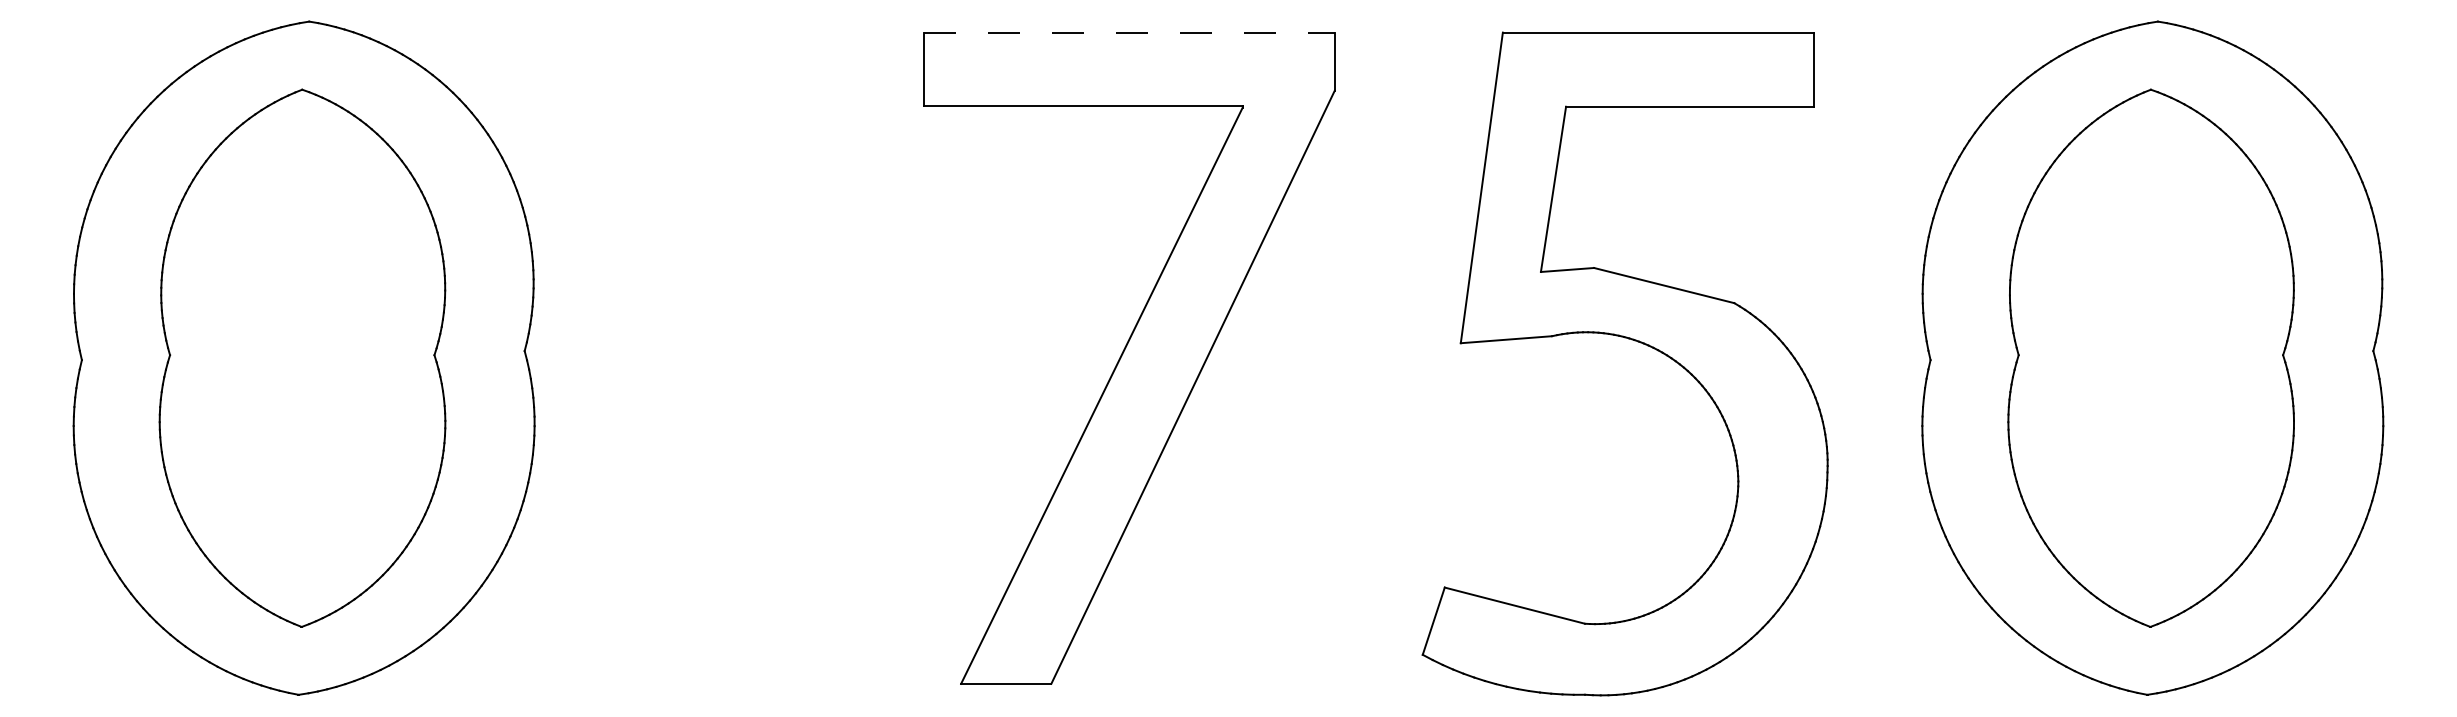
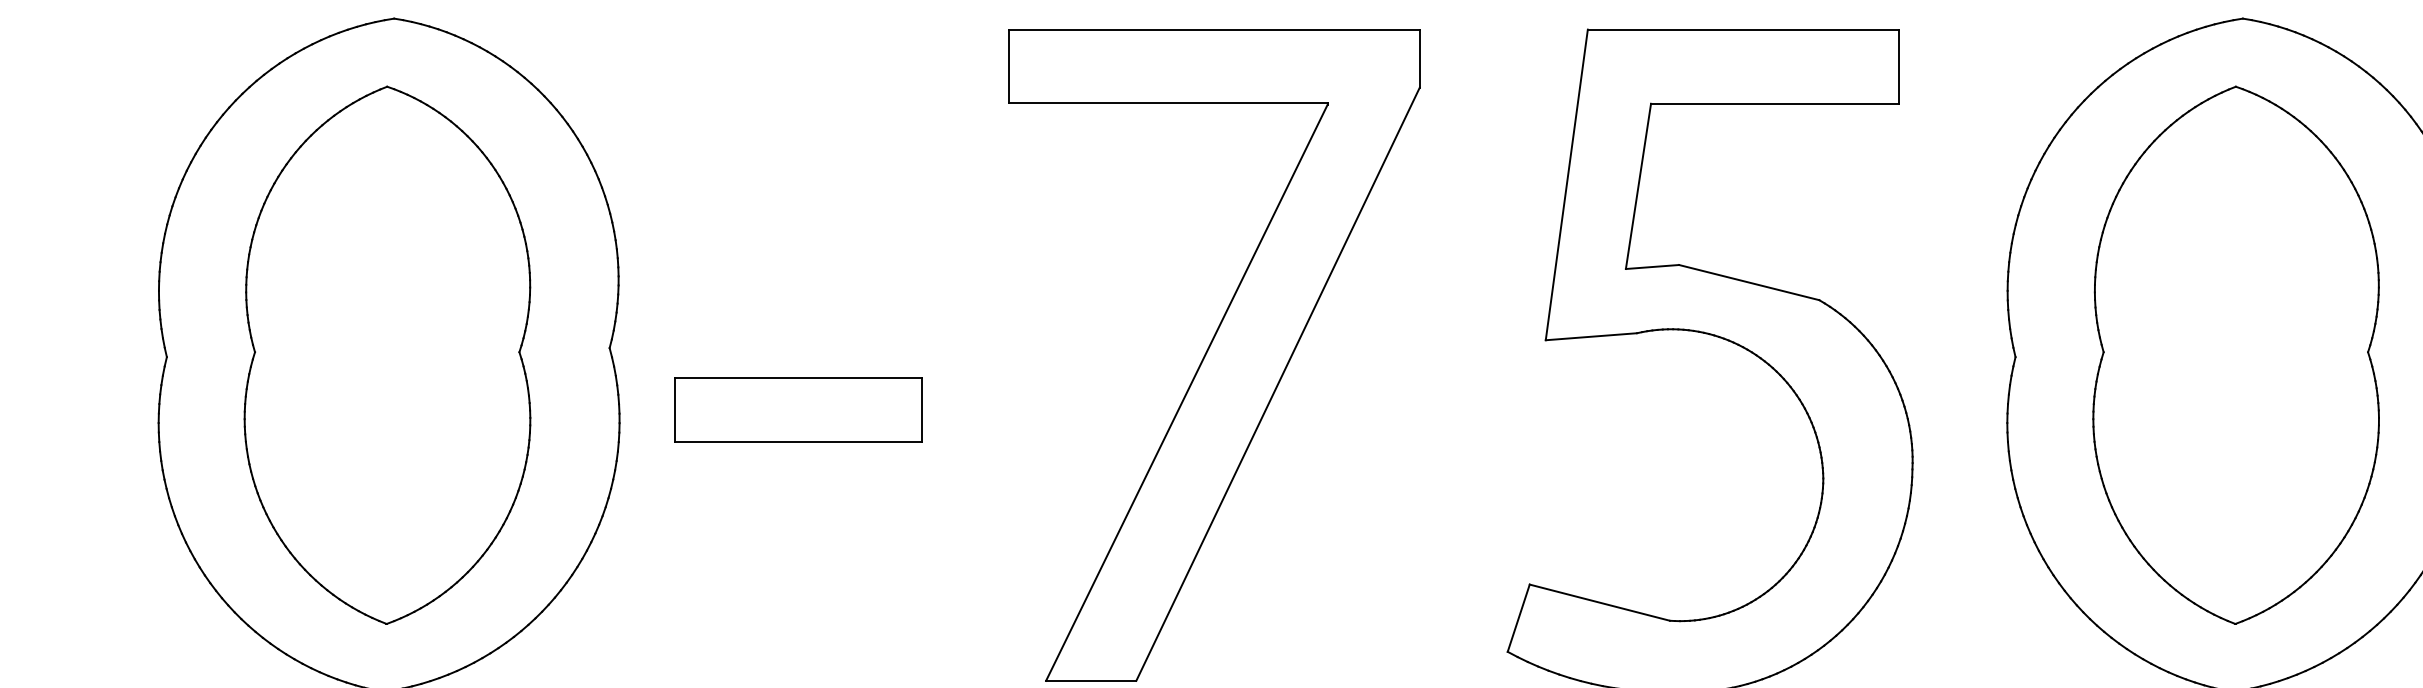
line: (1129, 32) -> (1214, 29), dashed -> solid
part: (713, 412) -> (798, 409), added

